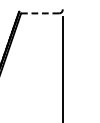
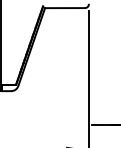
line: (40, 13) -> (65, 8), dashed -> solid

